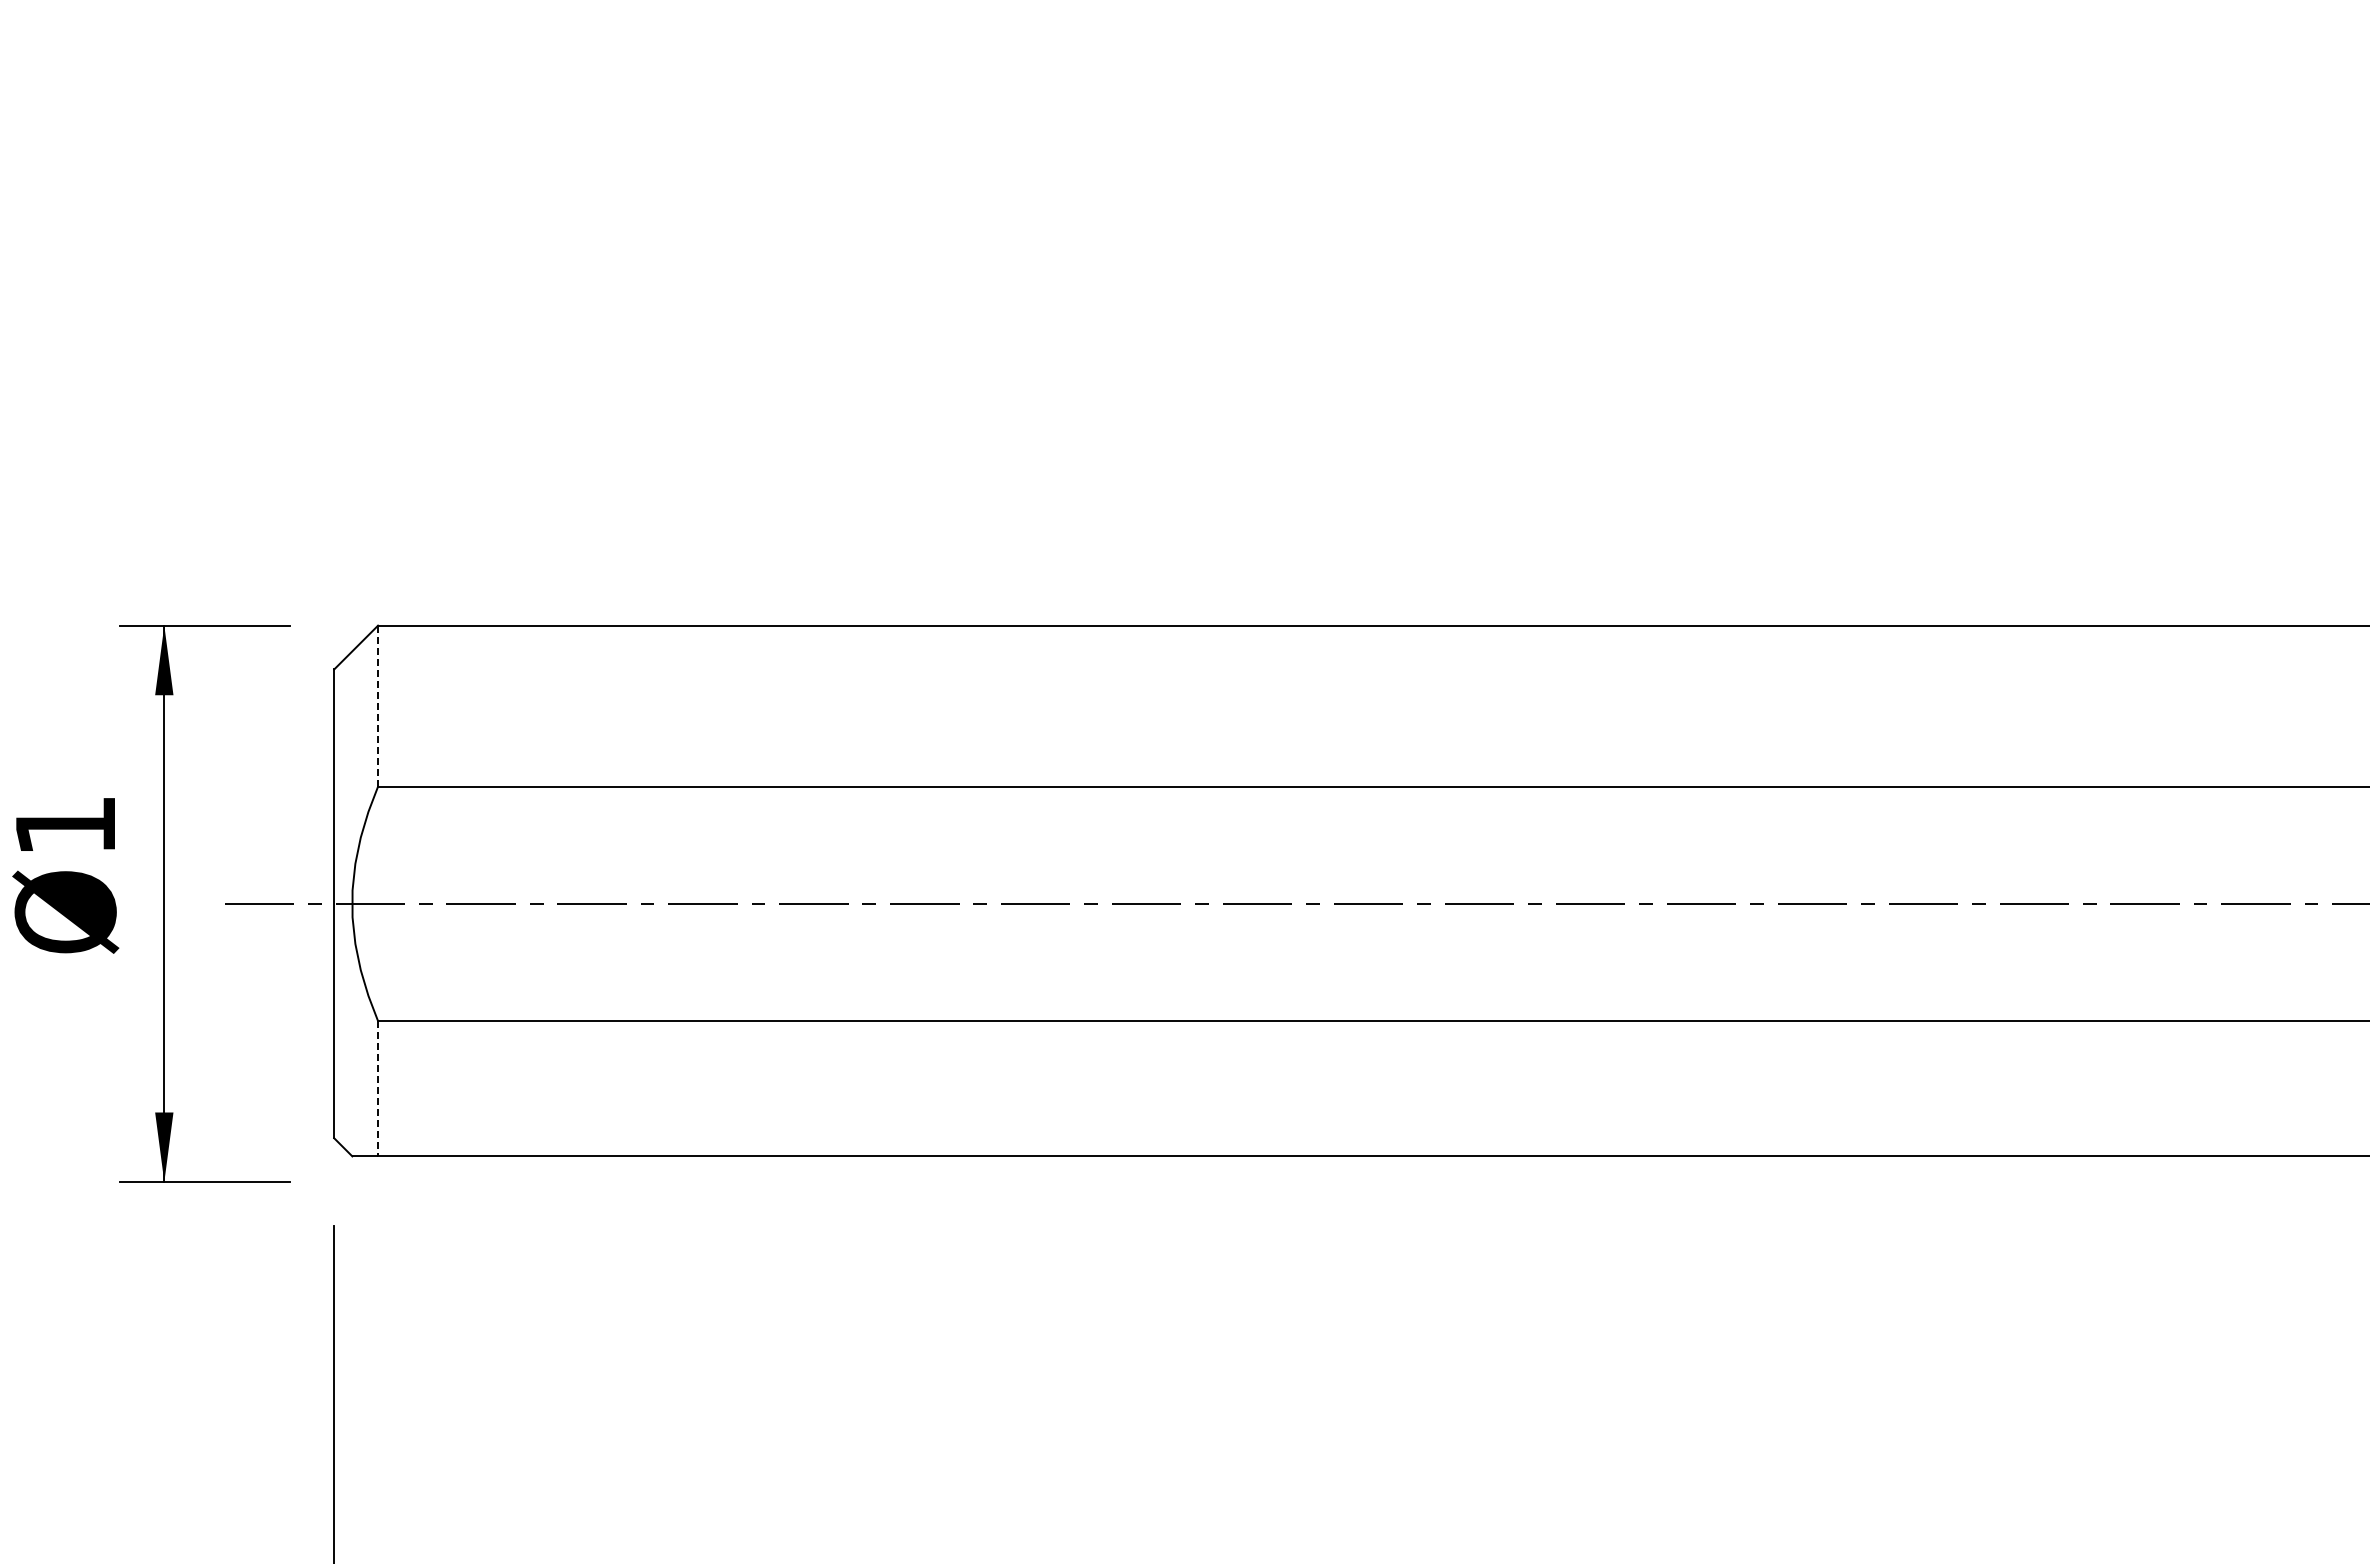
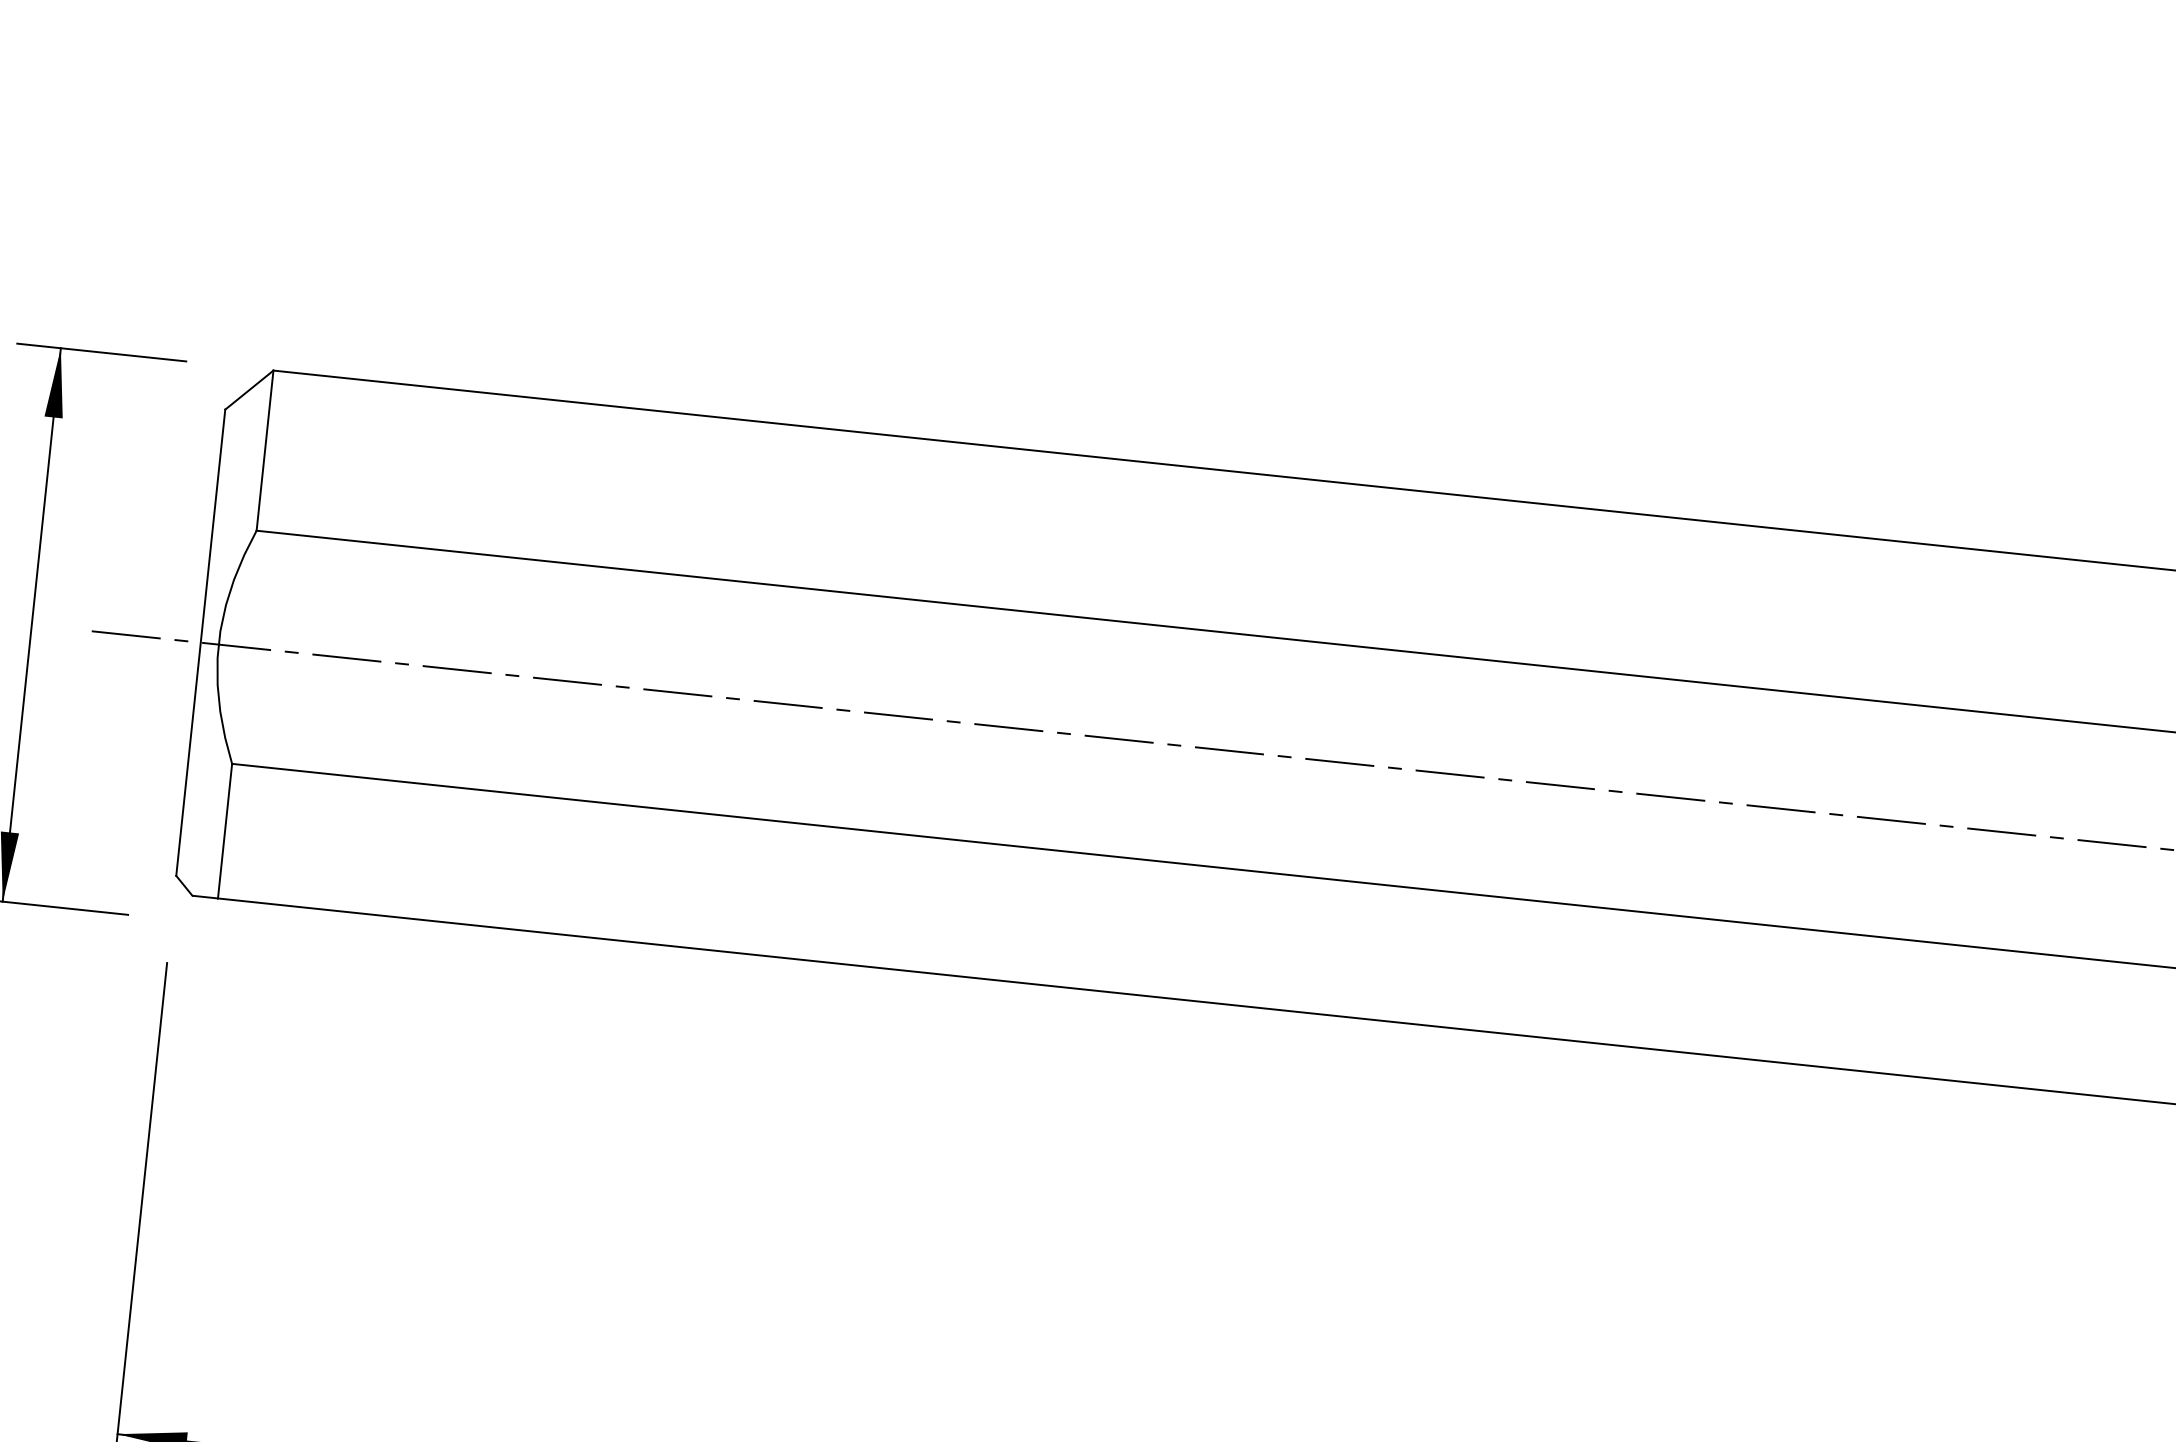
line: (378, 706) -> (265, 451), dashed -> solid
line: (378, 1088) -> (225, 830), dashed -> solid

